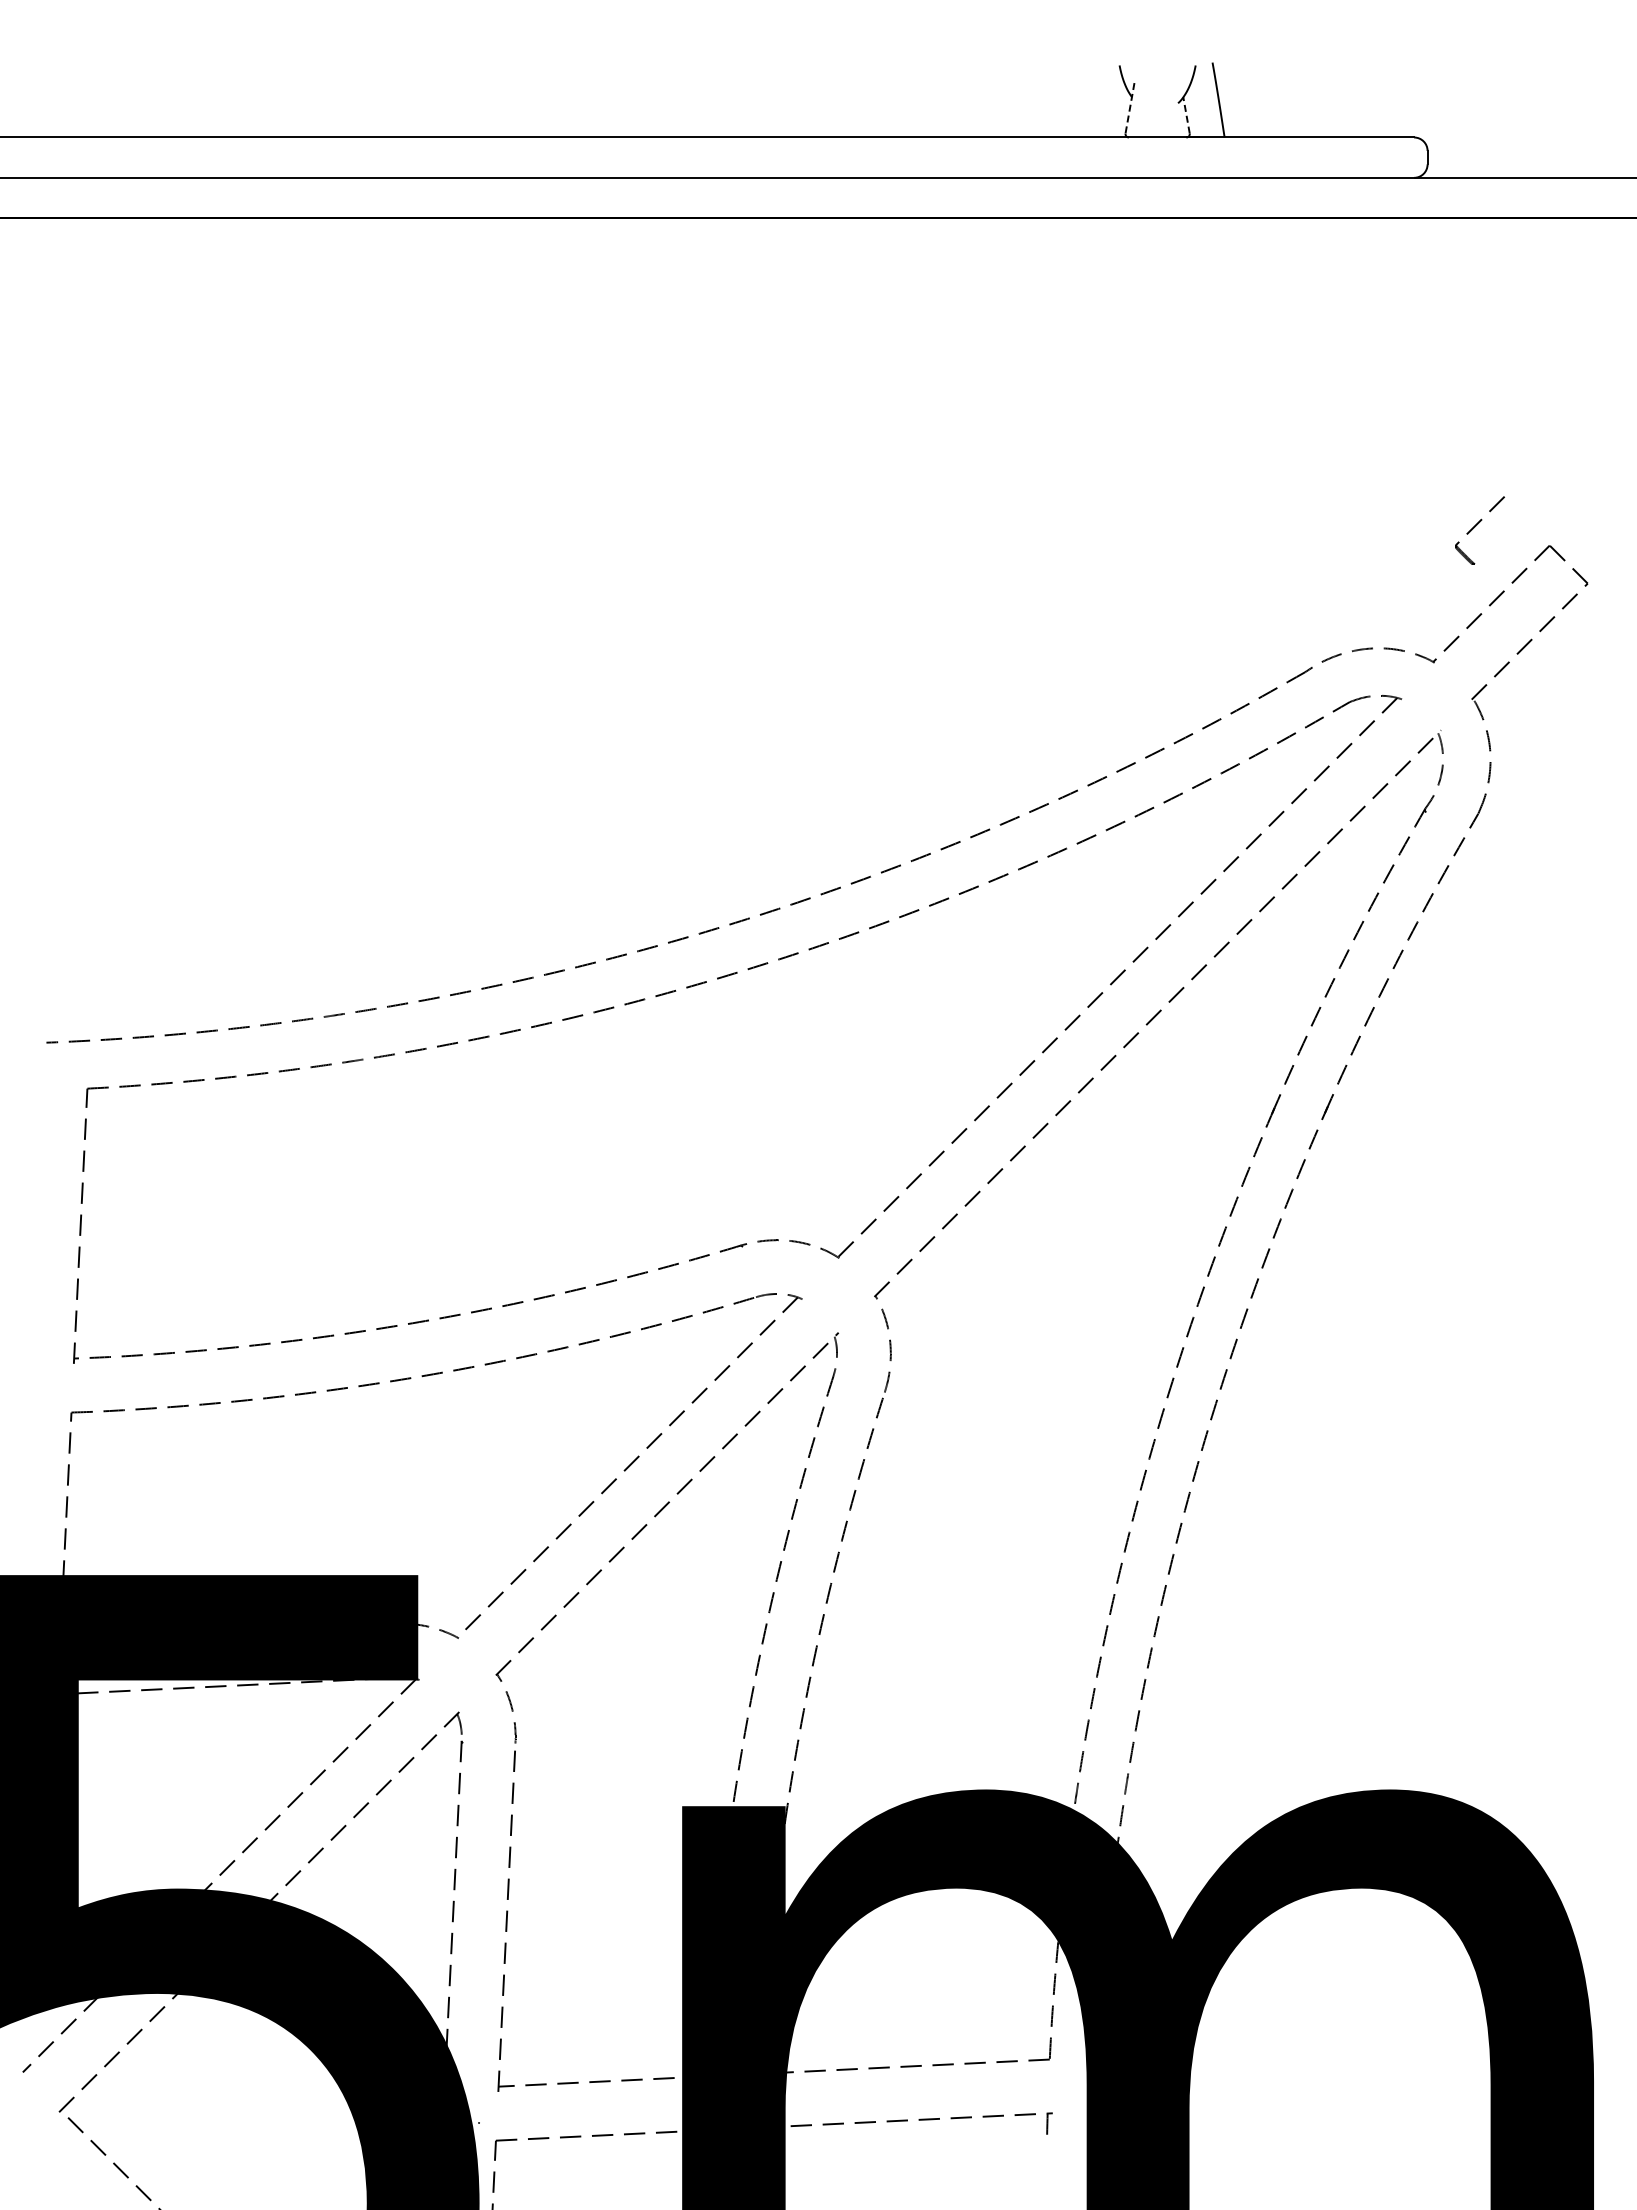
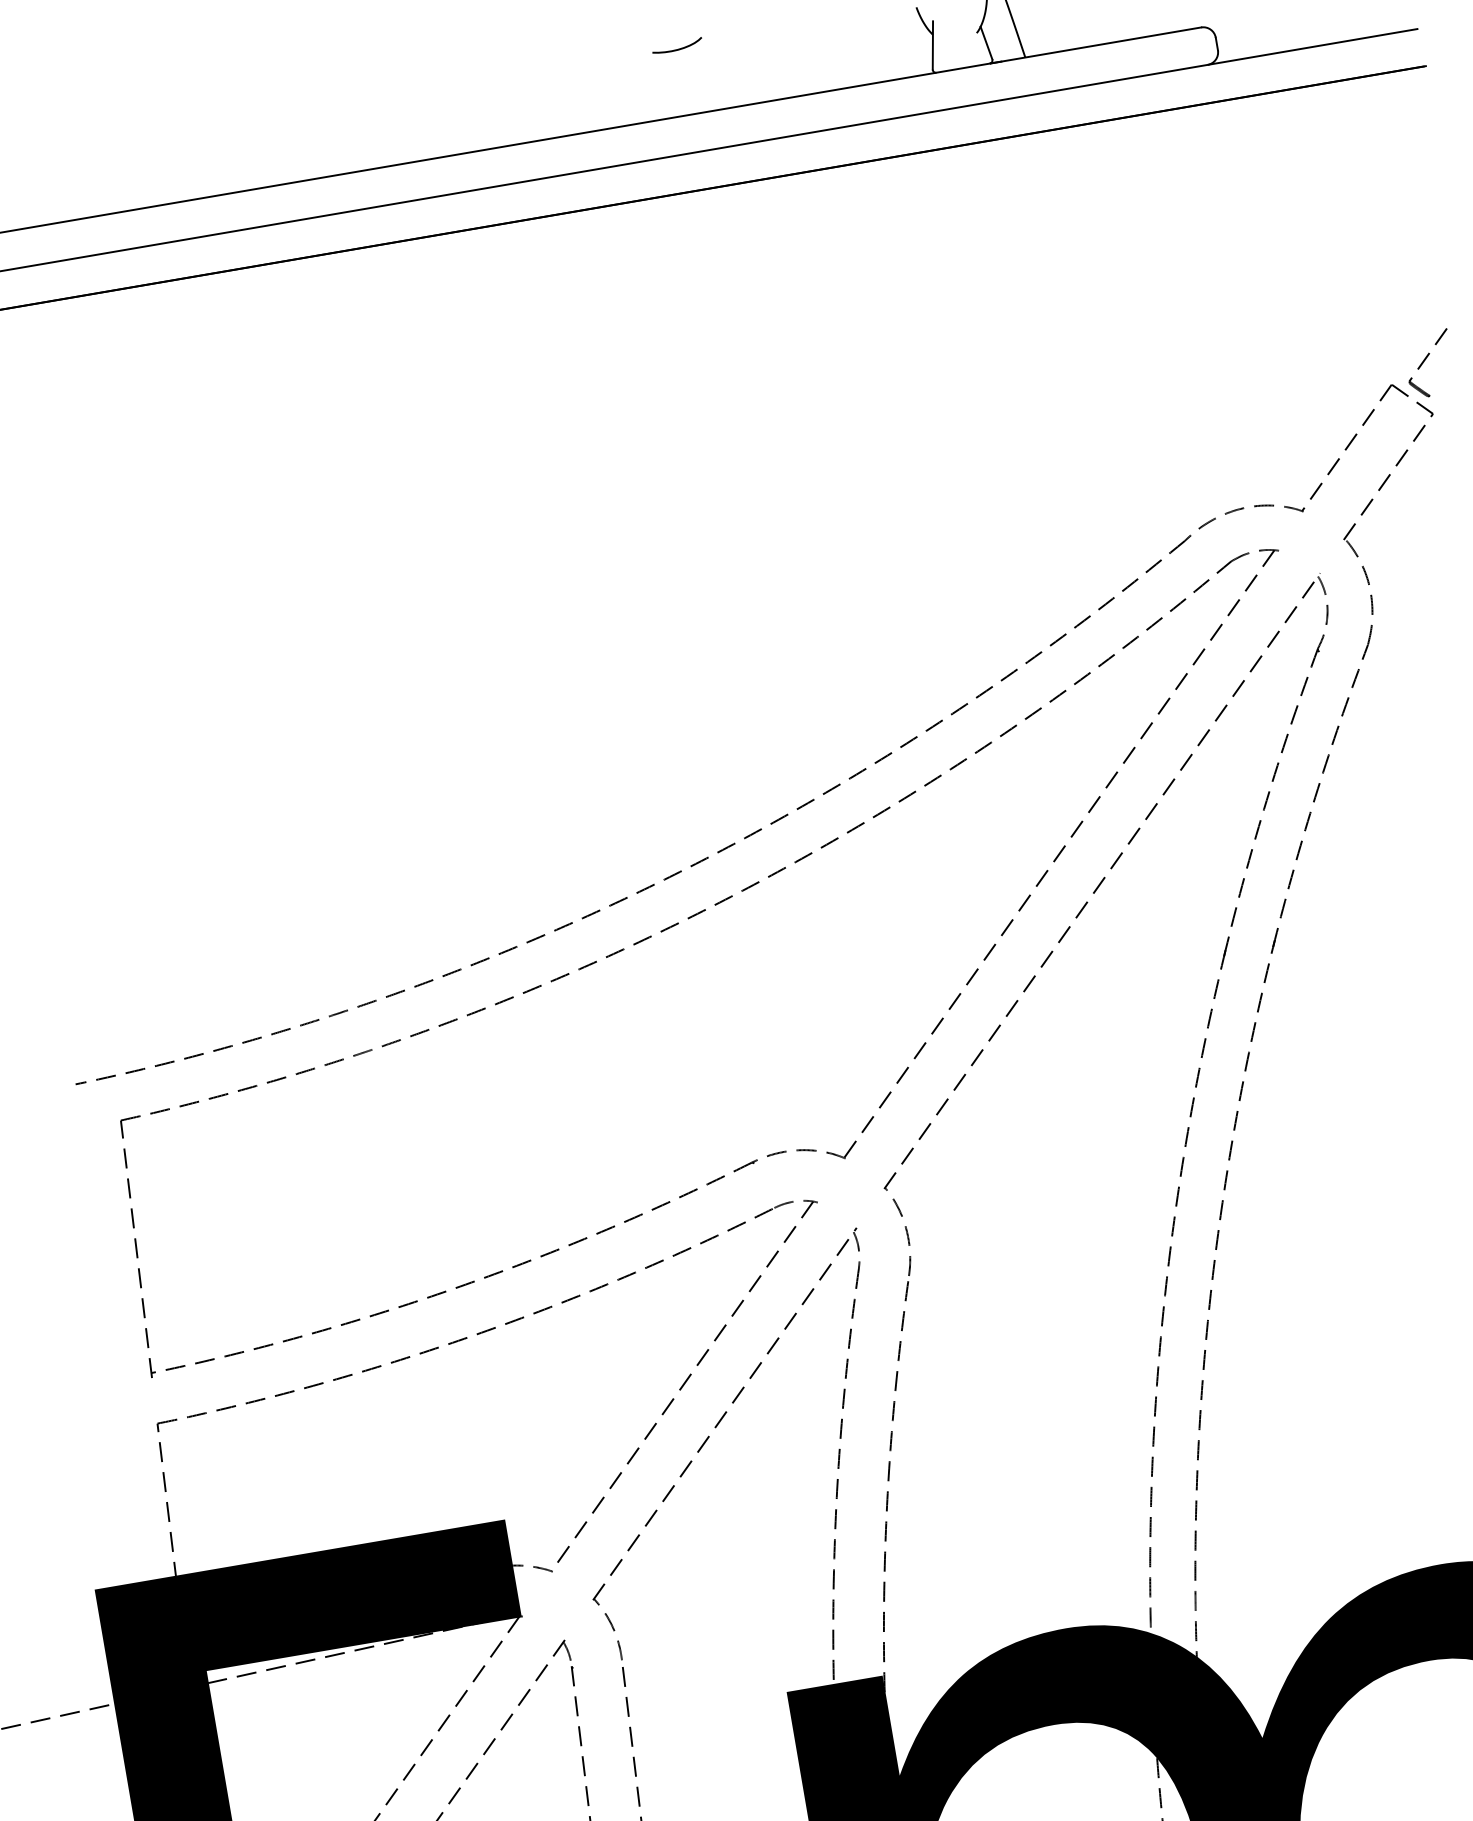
curve: (862, 66) -> (678, 49), added
line: (1130, 108) -> (933, 45), dashed -> solid
line: (1186, 114) -> (986, 42), dashed -> solid
part: (1479, 530) -> (1429, 363), moved

